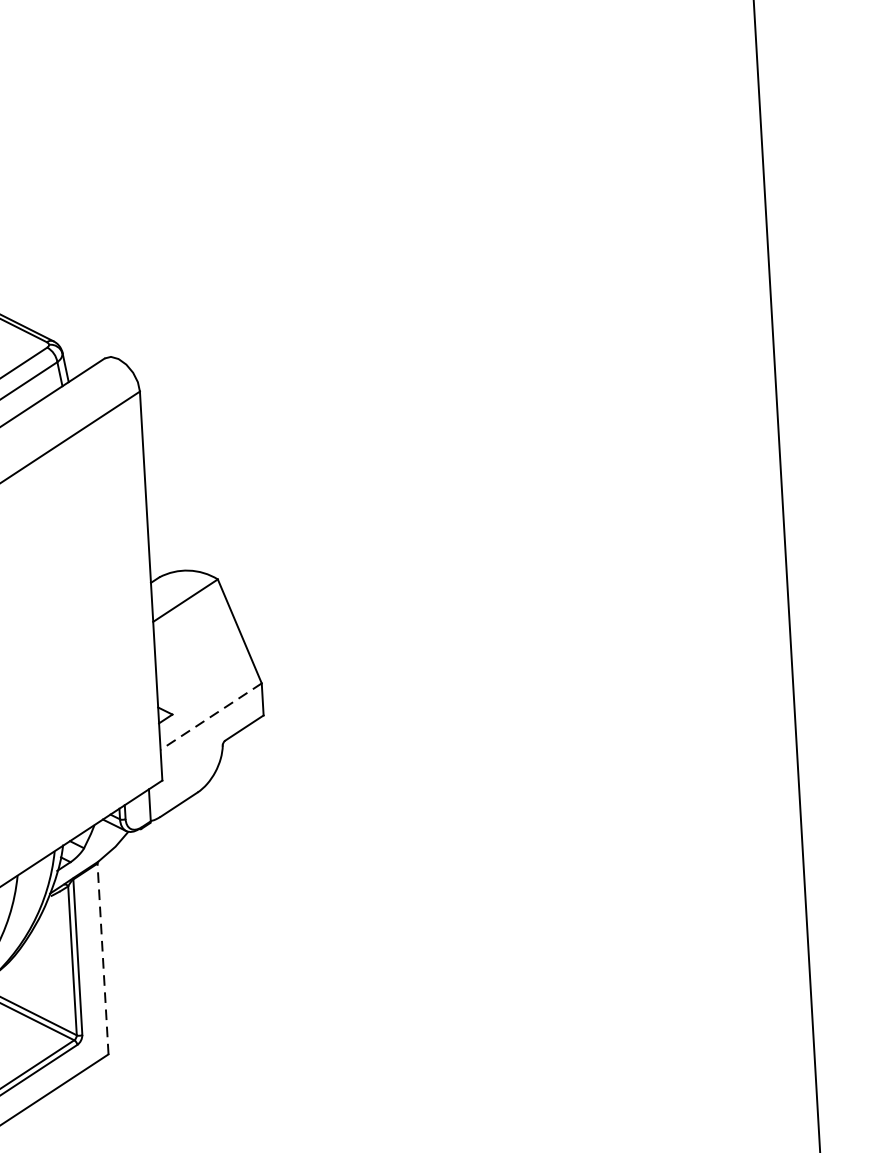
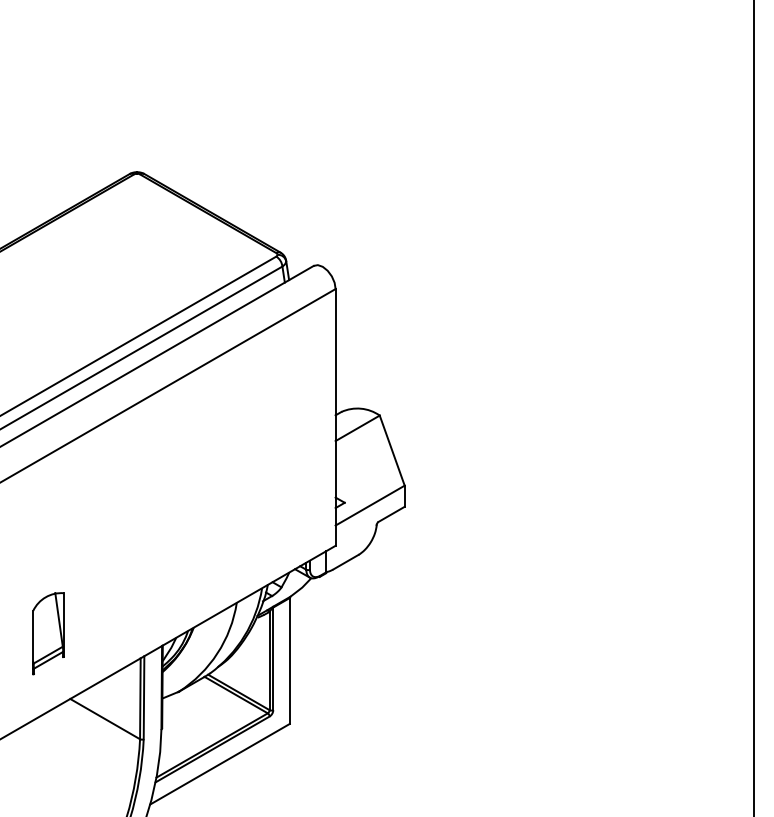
line: (211, 716) -> (370, 505), dashed -> solid
line: (102, 958) -> (289, 660), dashed -> solid

